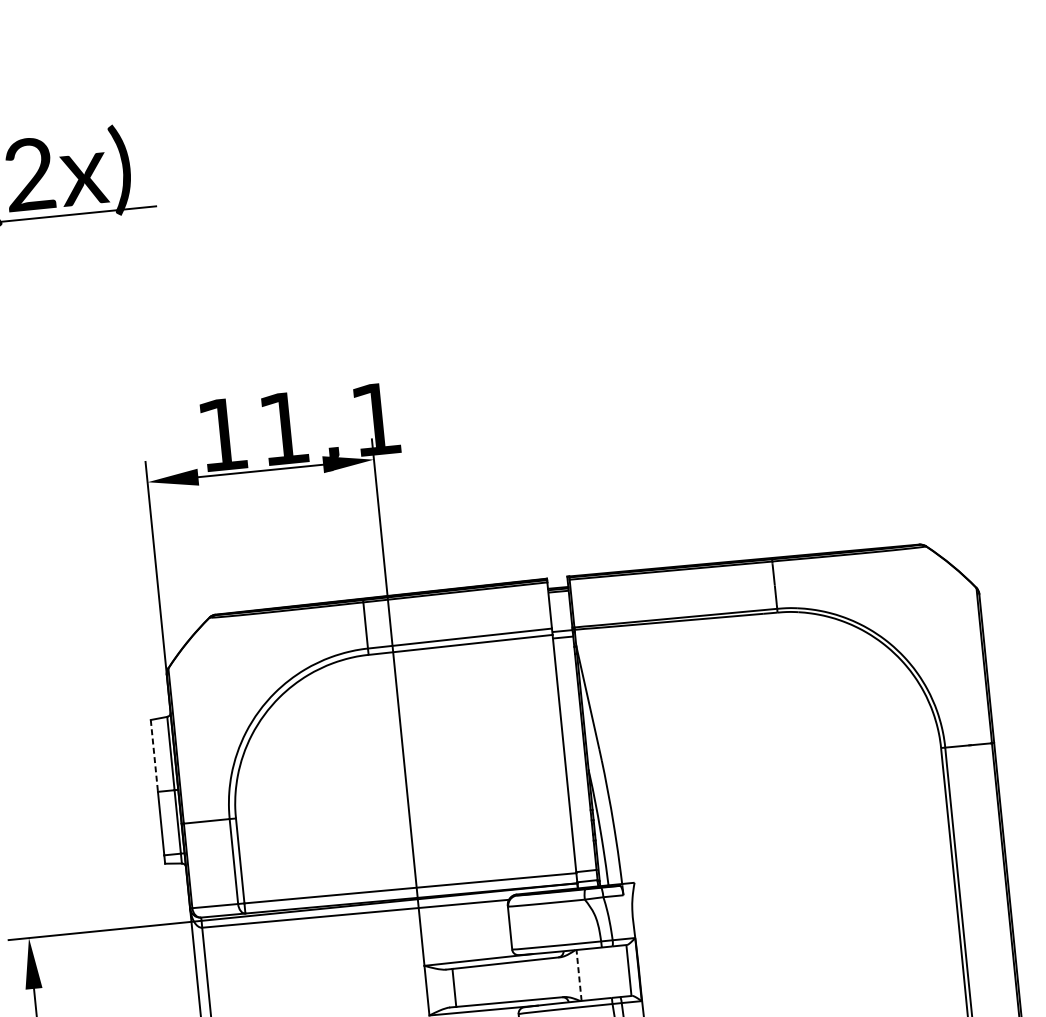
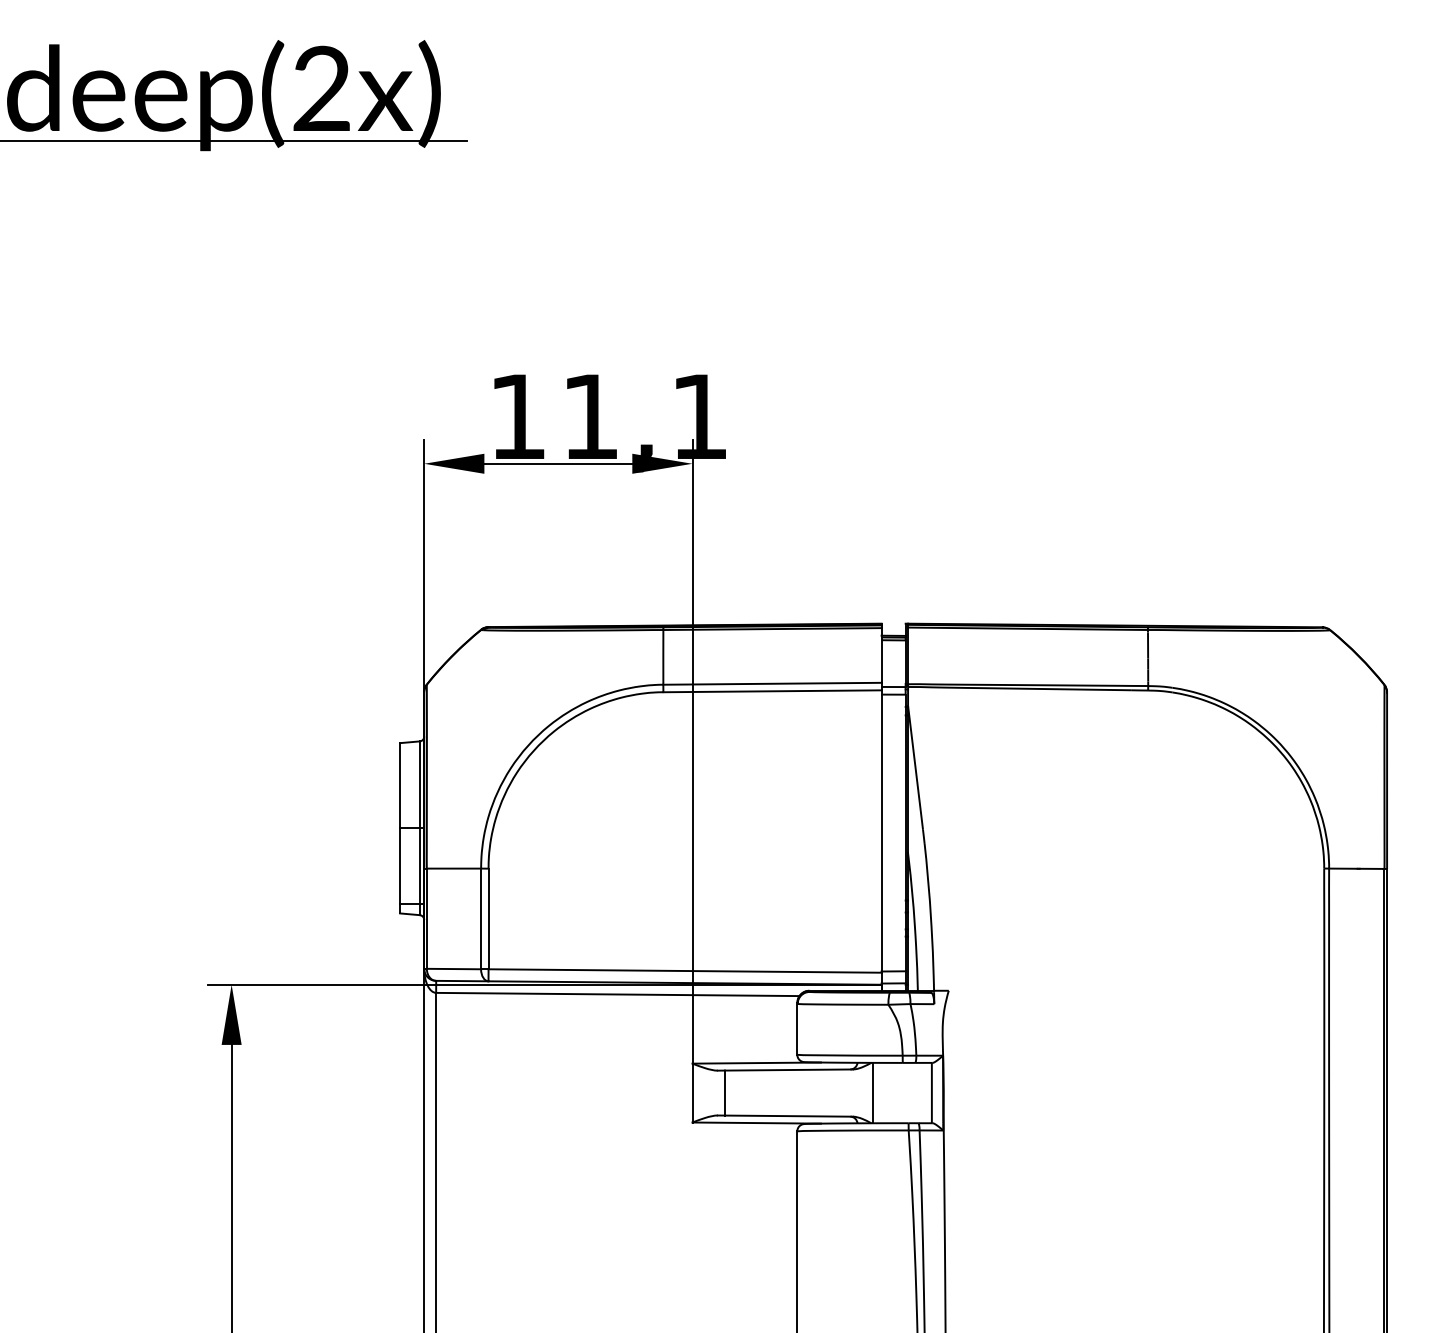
line: (154, 755) -> (400, 785), dashed -> solid
line: (578, 975) -> (872, 1092), dashed -> solid

